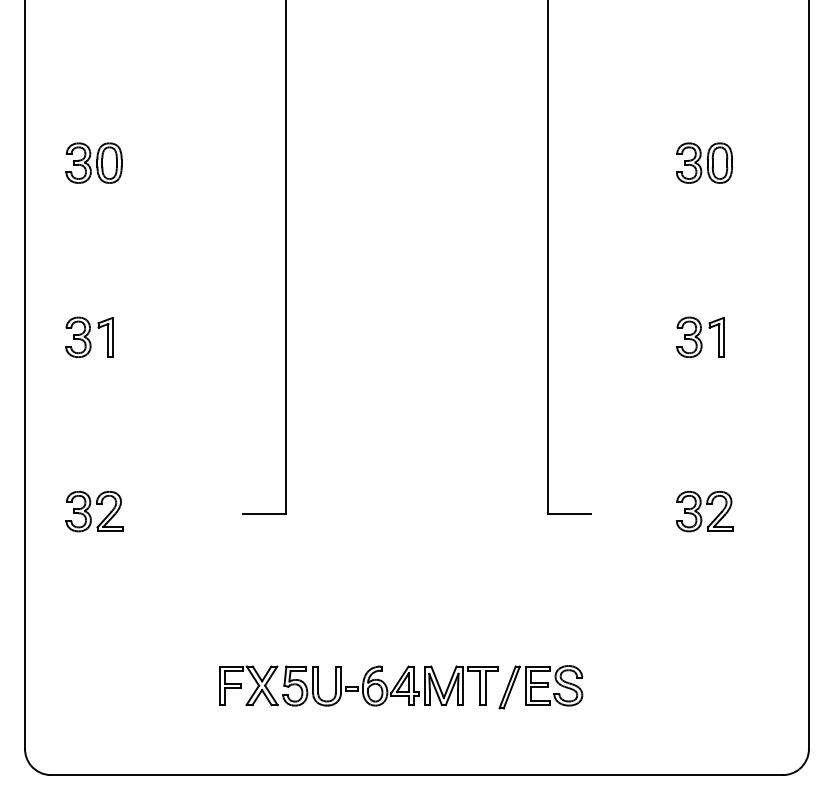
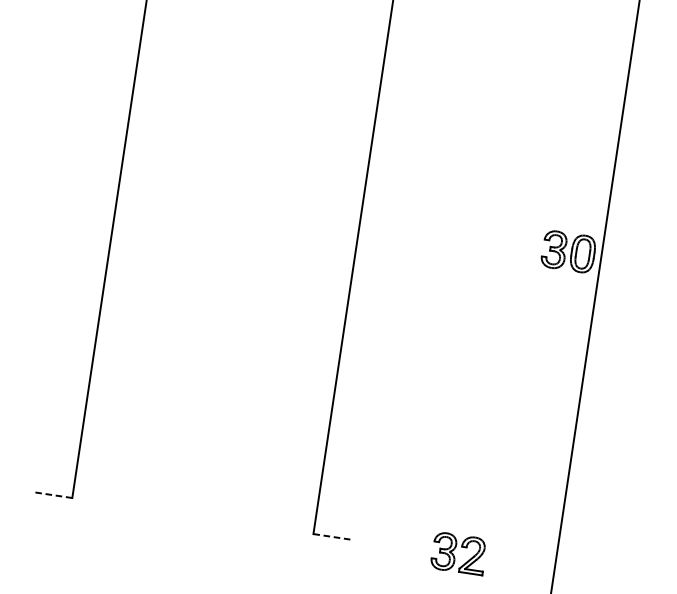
part: (704, 162) -> (568, 251), moved
part: (700, 336) -> (478, 391), removed
line: (264, 513) -> (52, 494), solid -> dashed
line: (569, 513) -> (333, 536), solid -> dashed

